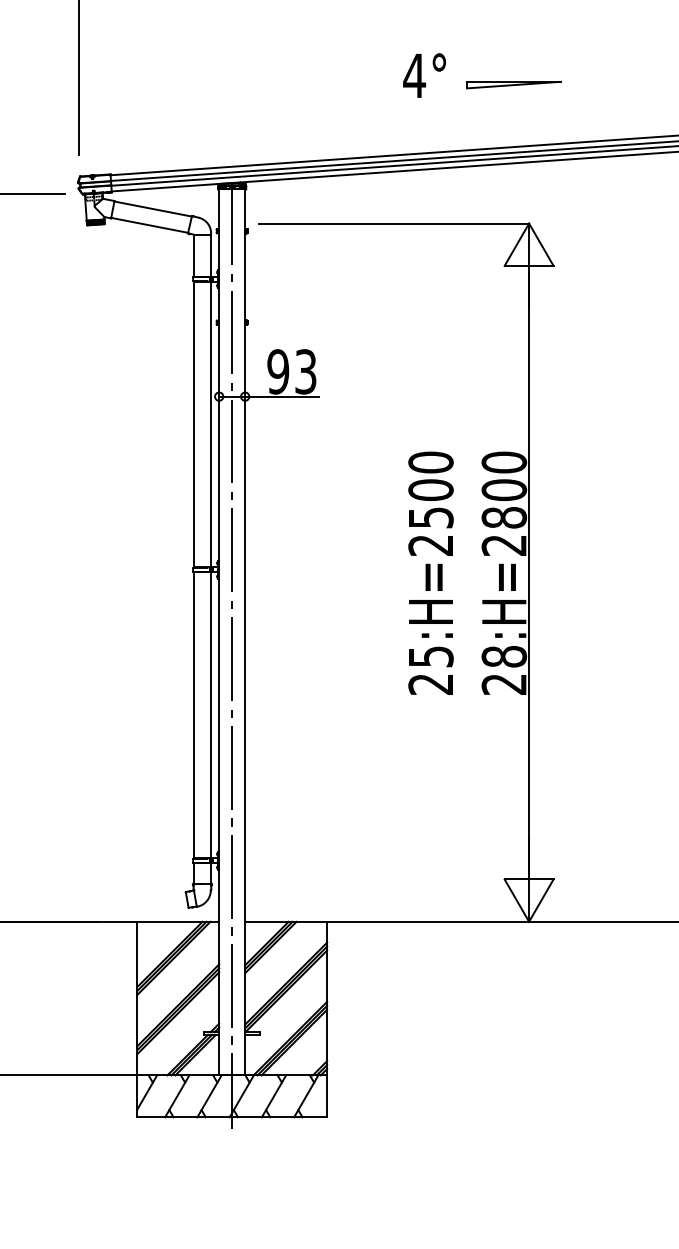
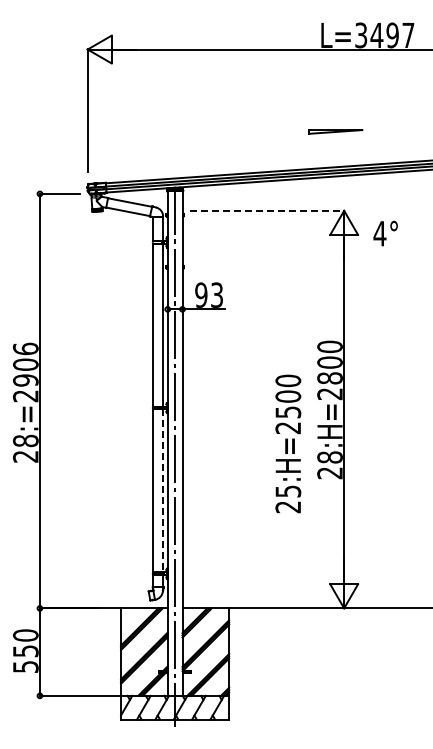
text: (424, 75) -> (385, 233), moved
line: (394, 222) -> (267, 210), solid -> dashed
text: (431, 572) -> (288, 443), moved
line: (210, 716) -> (162, 491), solid -> dashed

